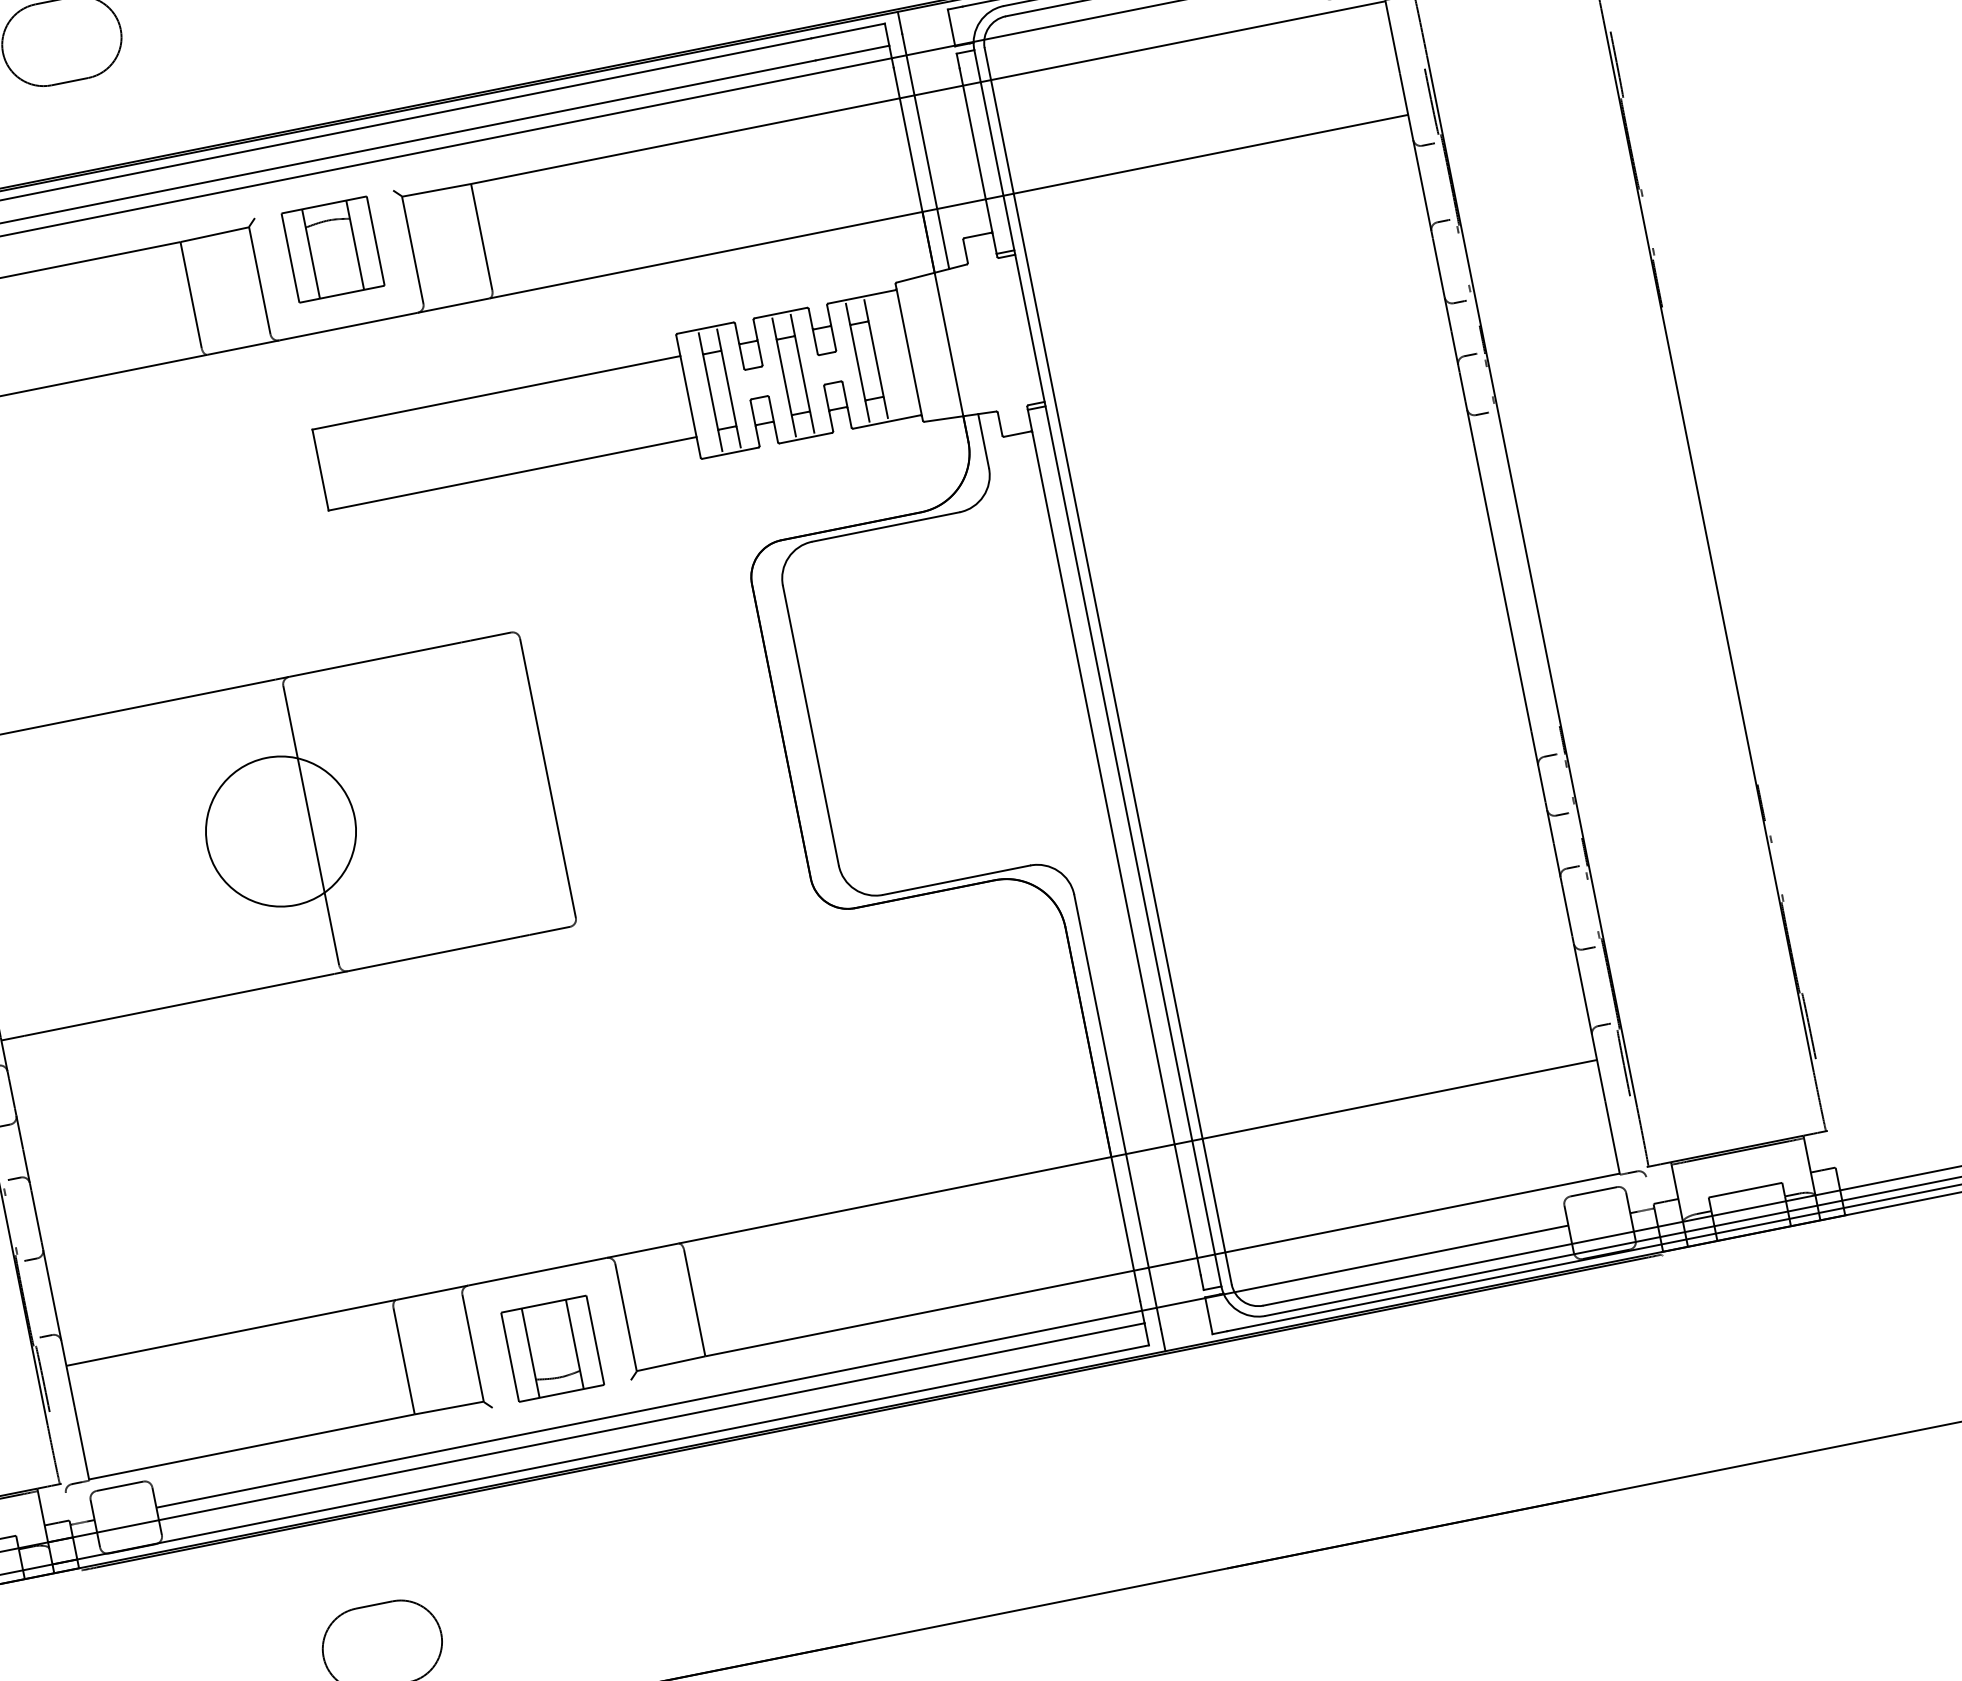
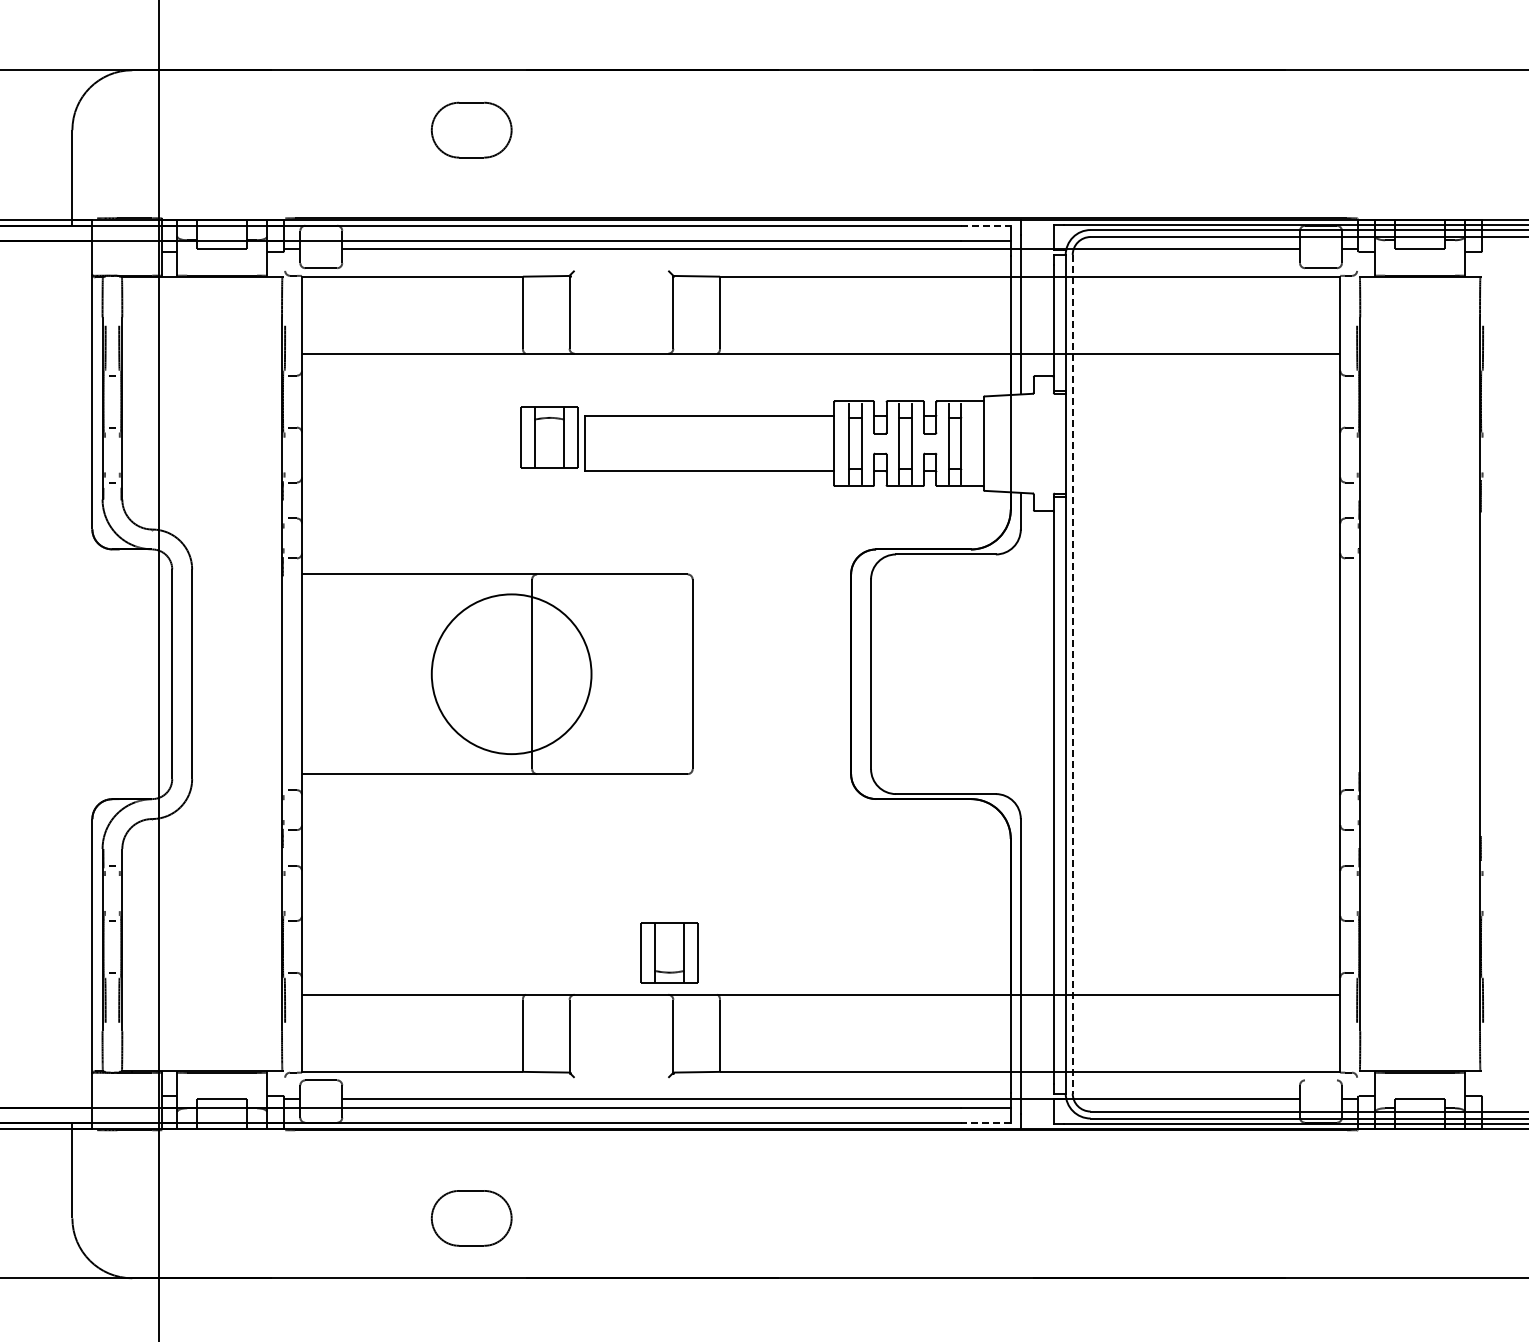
line: (847, 31) -> (985, 226), solid -> dashed
part: (333, 249) -> (549, 437), moved
line: (1107, 666) -> (1072, 674), solid -> dashed
circle: (280, 831) -> (511, 674), size x1.6
line: (1593, 1192) -> (1320, 1080), removed
part: (552, 1347) -> (669, 952), moved
line: (1111, 1352) -> (985, 1122), solid -> dashed

